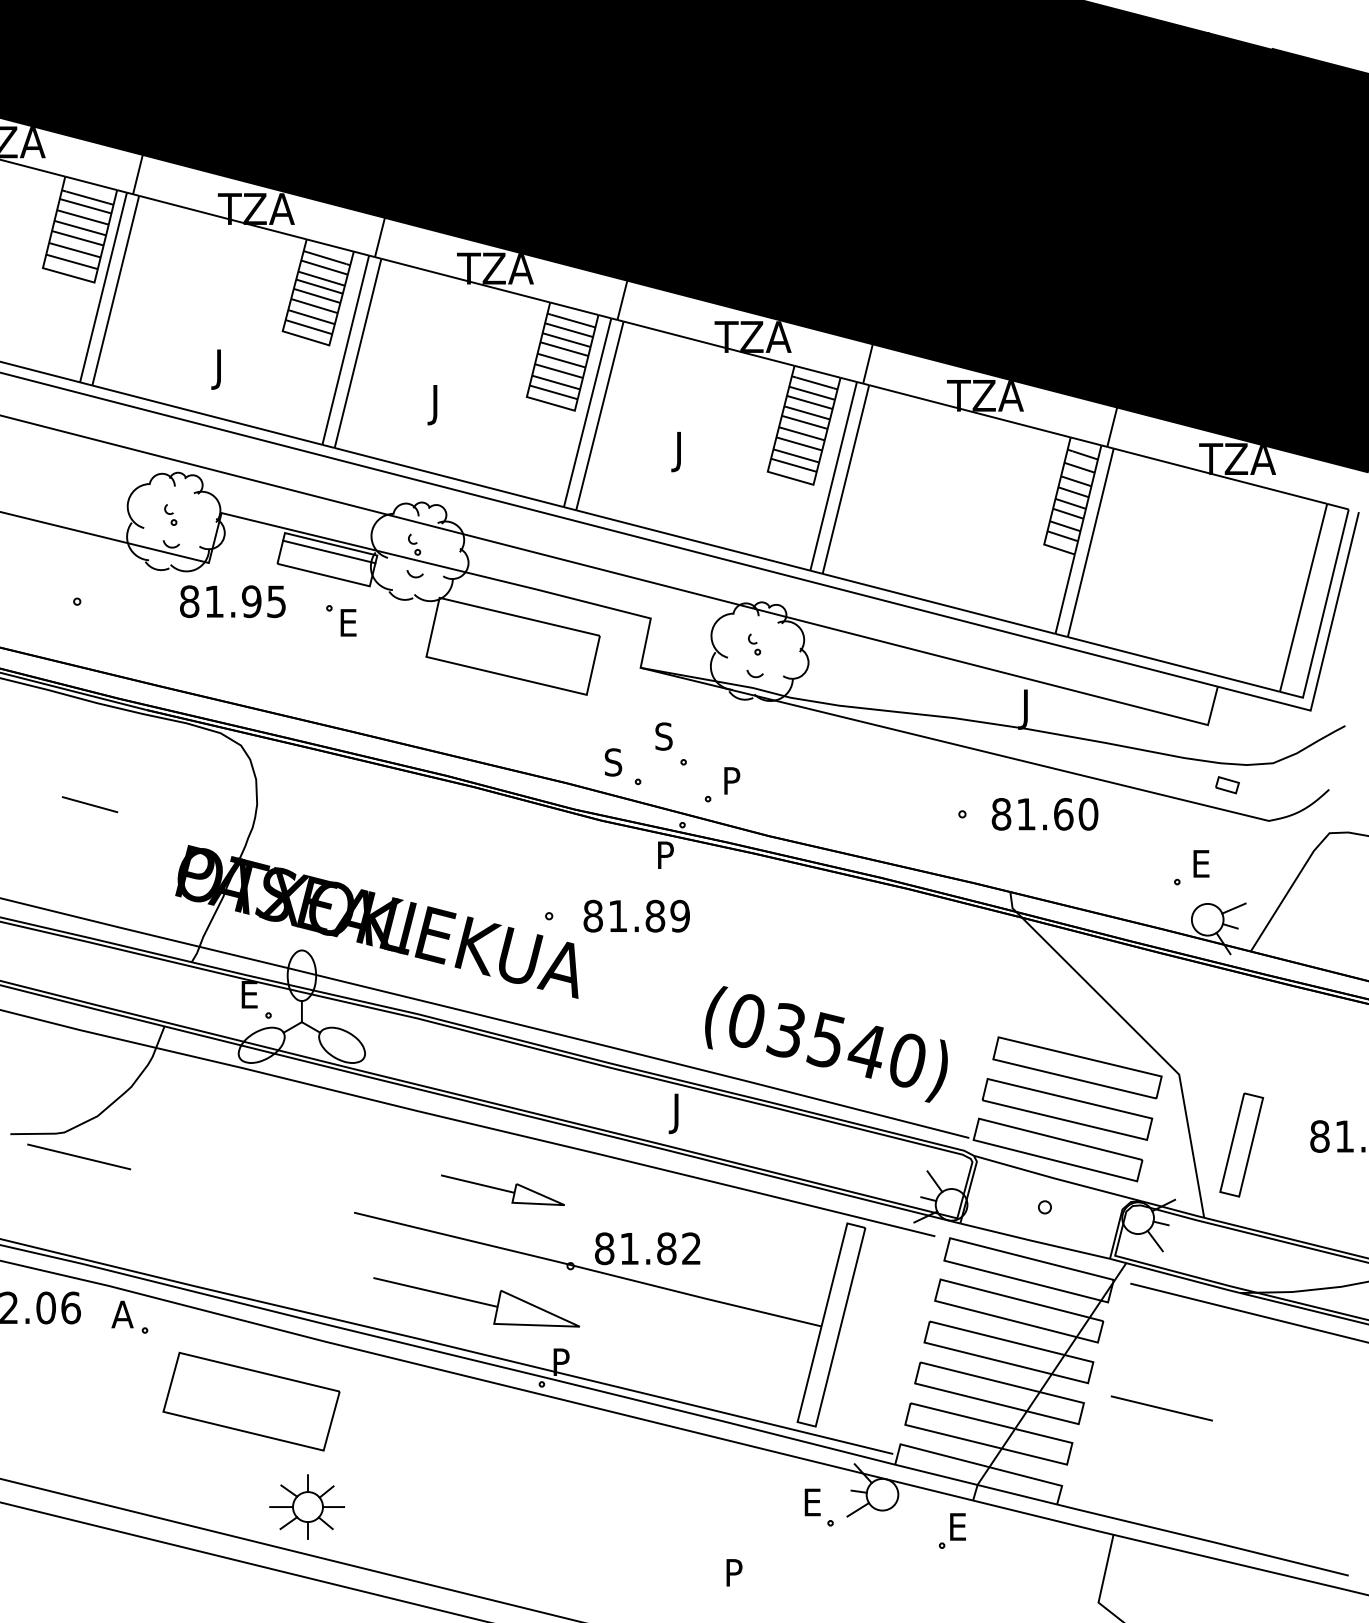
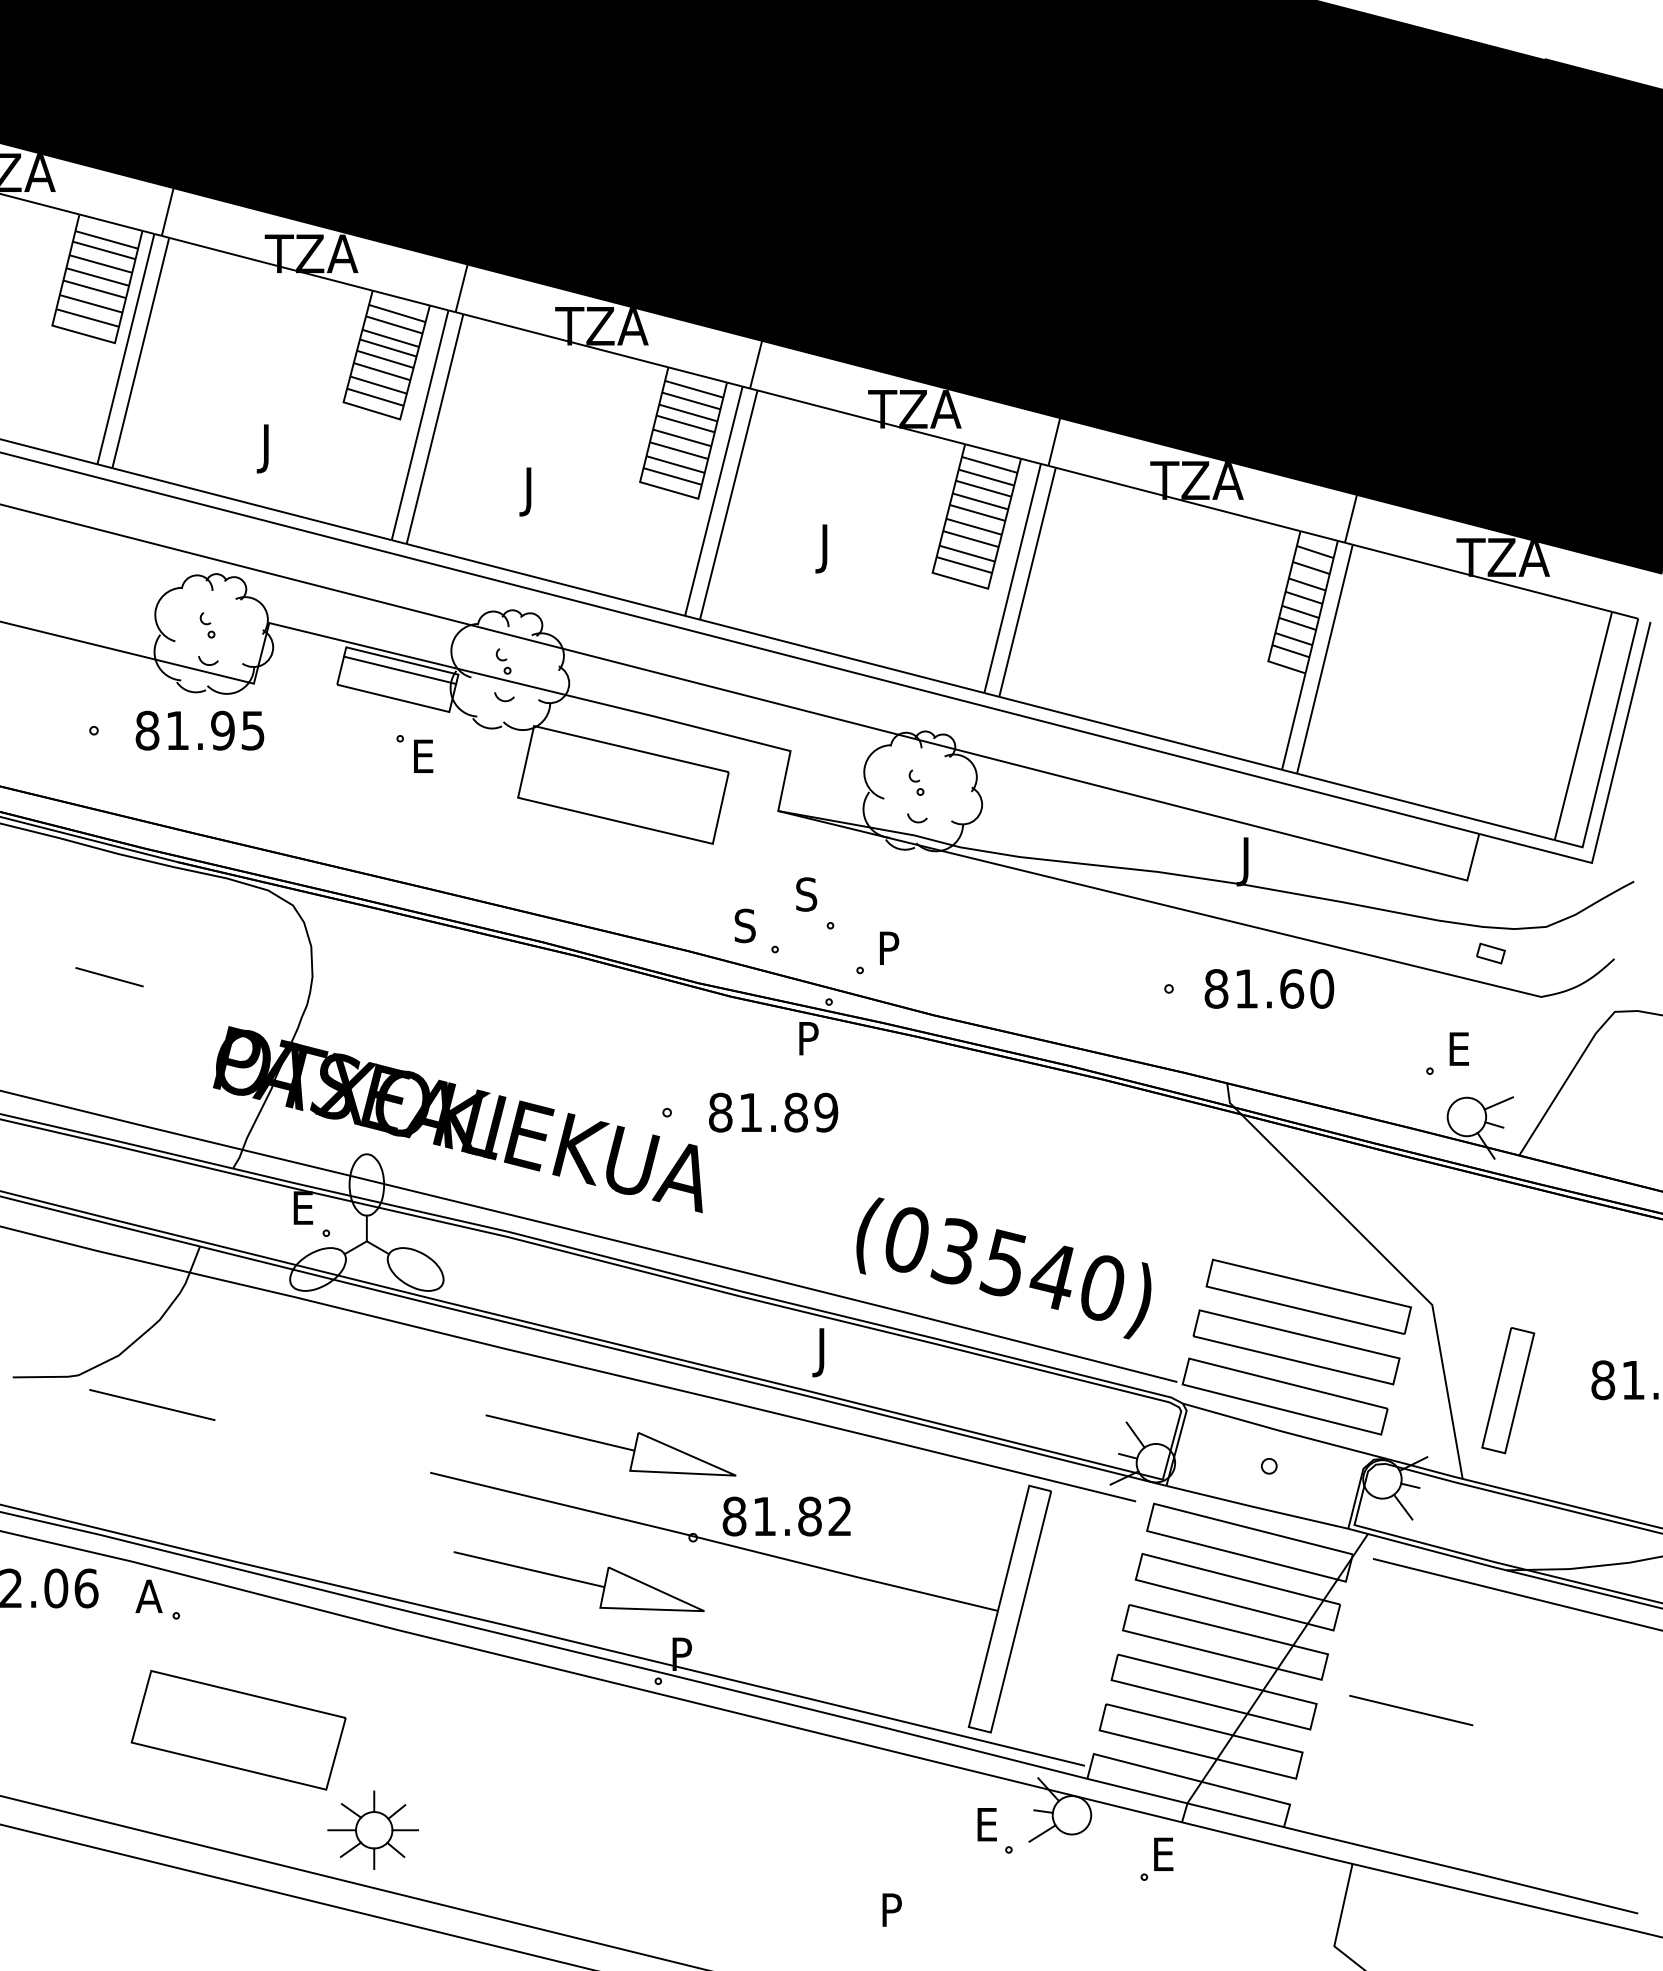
text: (232, 601) -> (199, 730), moved
line: (79, 1156) -> (152, 1404), moved
part: (502, 1190) -> (610, 1445), size x1.67
part: (251, 1401) -> (238, 1730), moved

